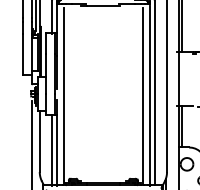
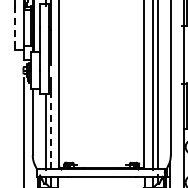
line: (23, 55) -> (15, 28), solid -> dashed
line: (56, 149) -> (50, 130), solid -> dashed

